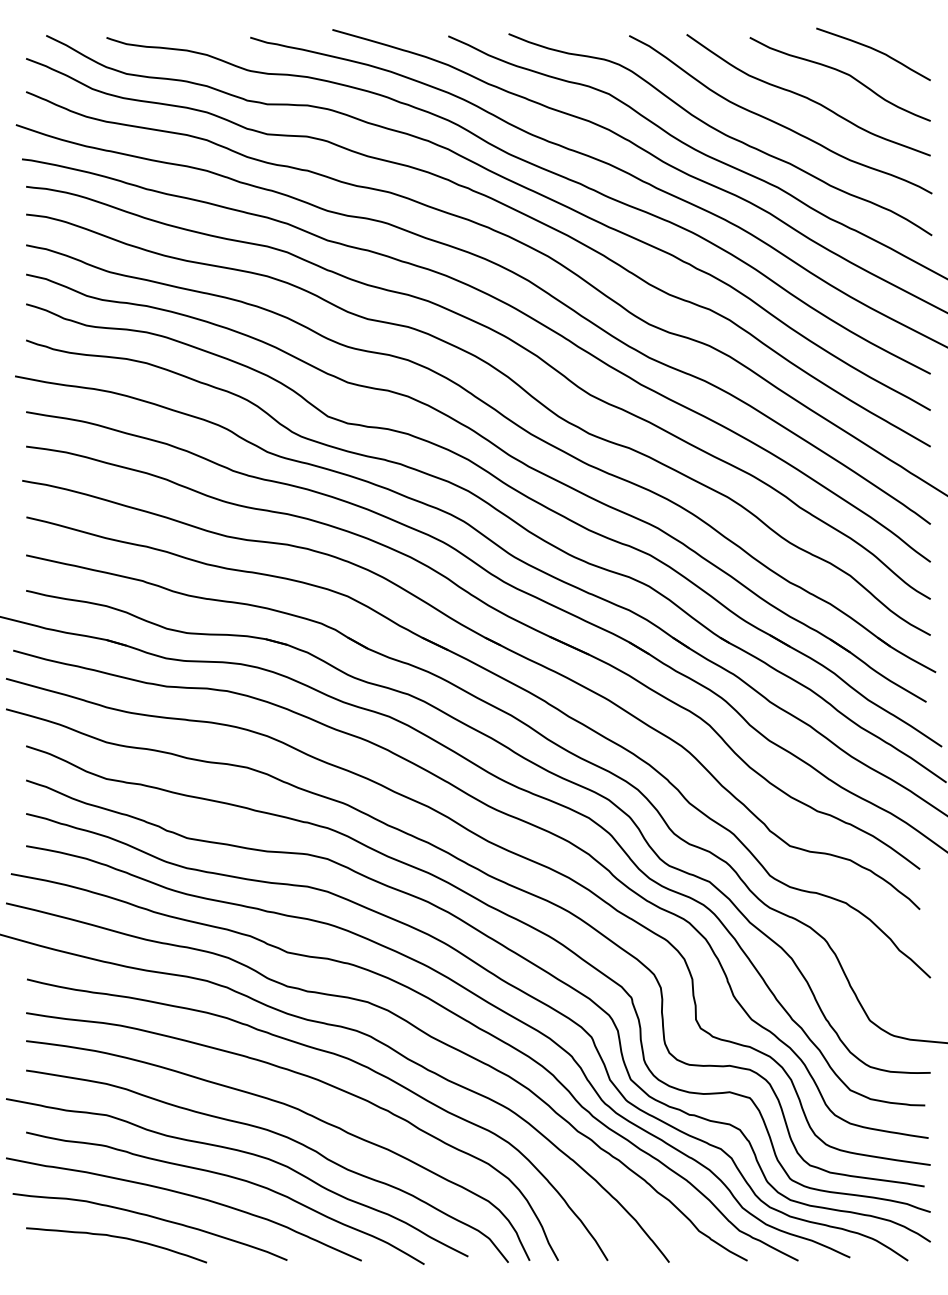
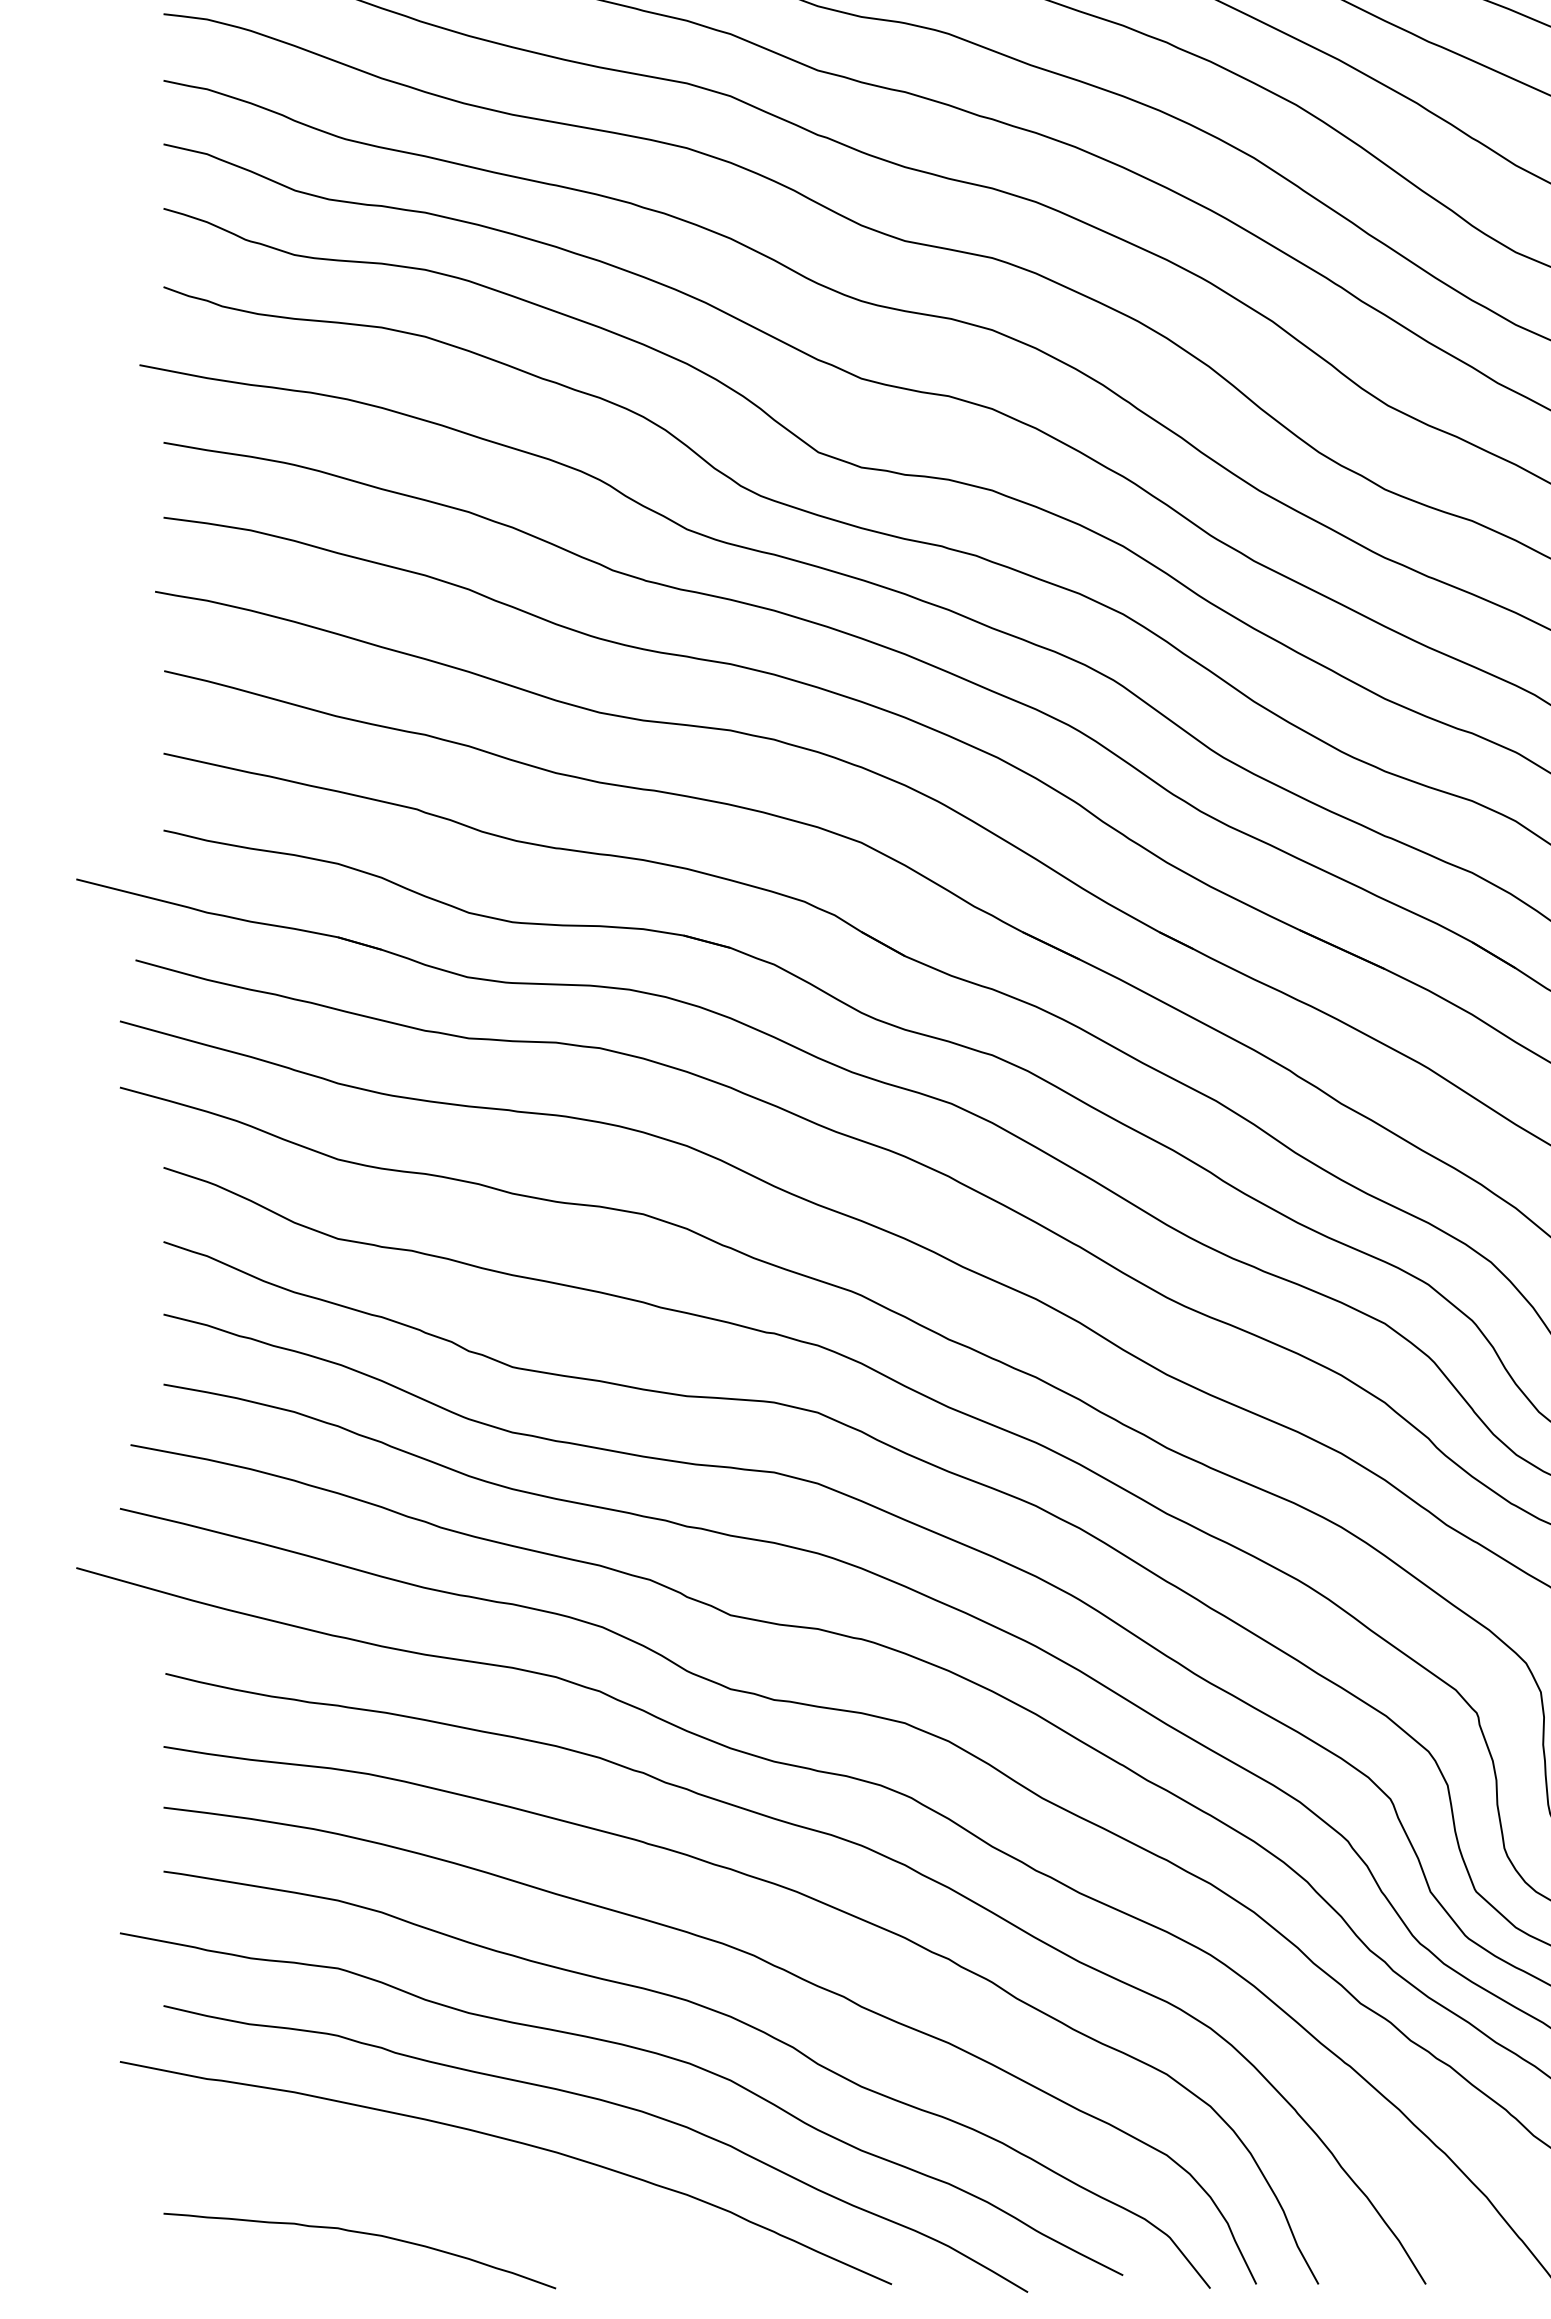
curve: (150, 1217) -> (433, 2190), removed

